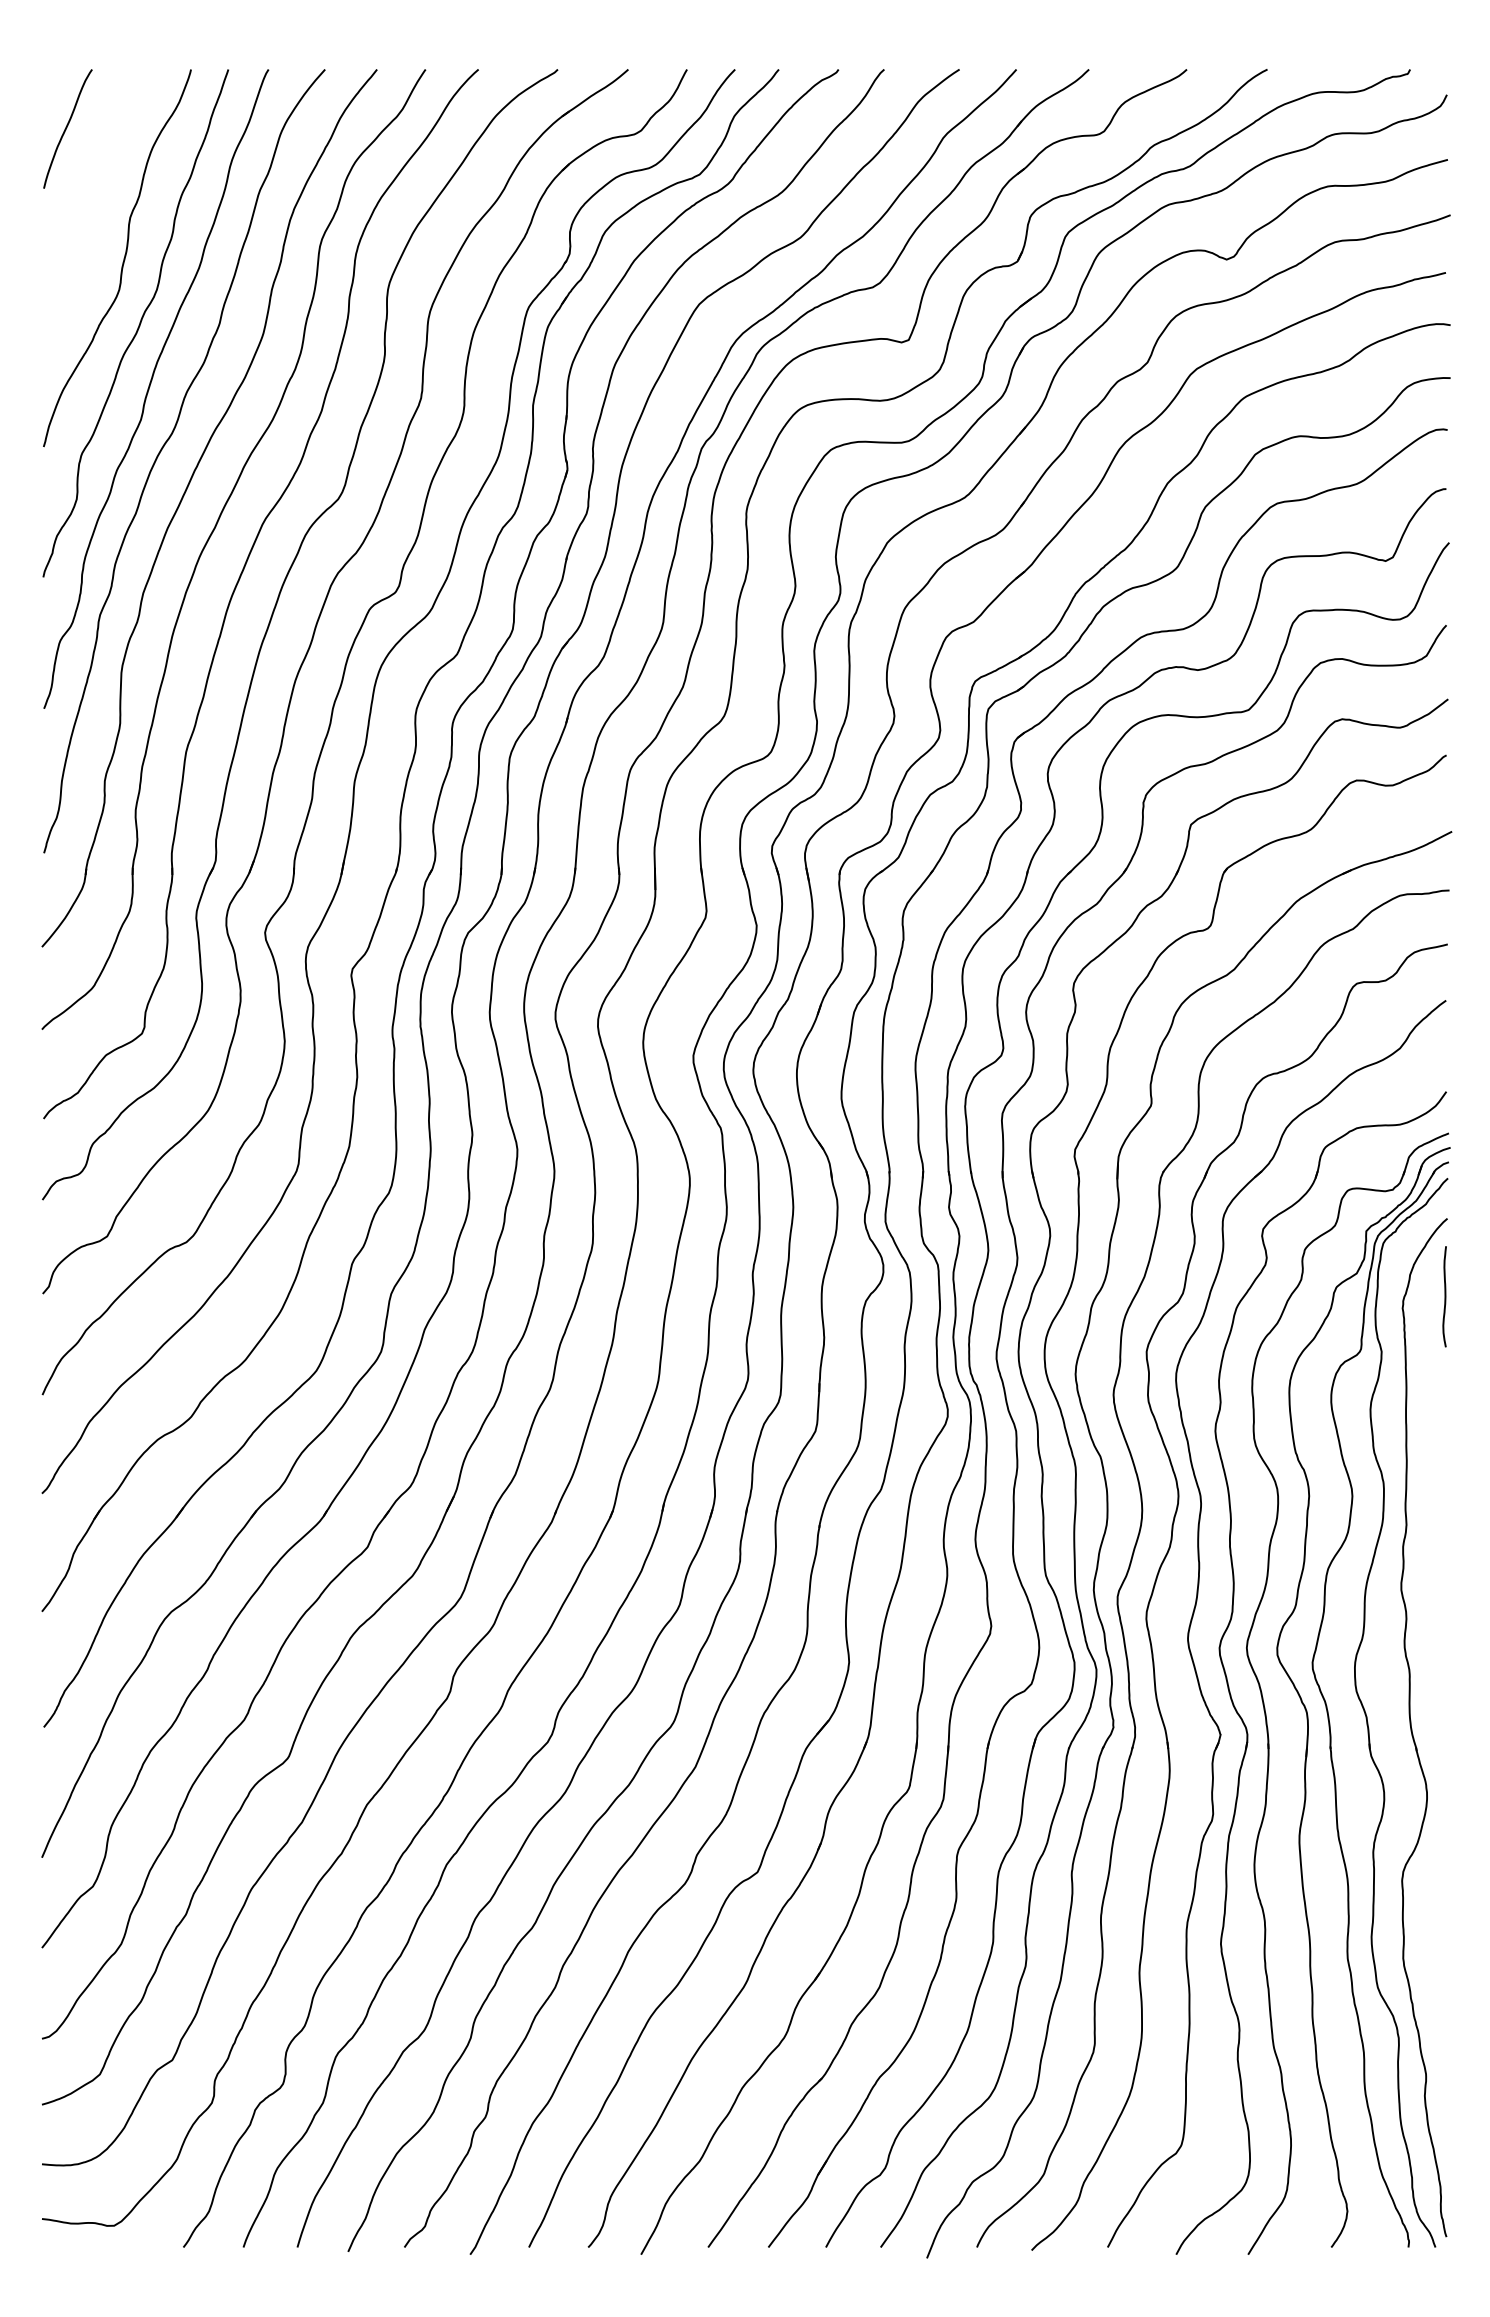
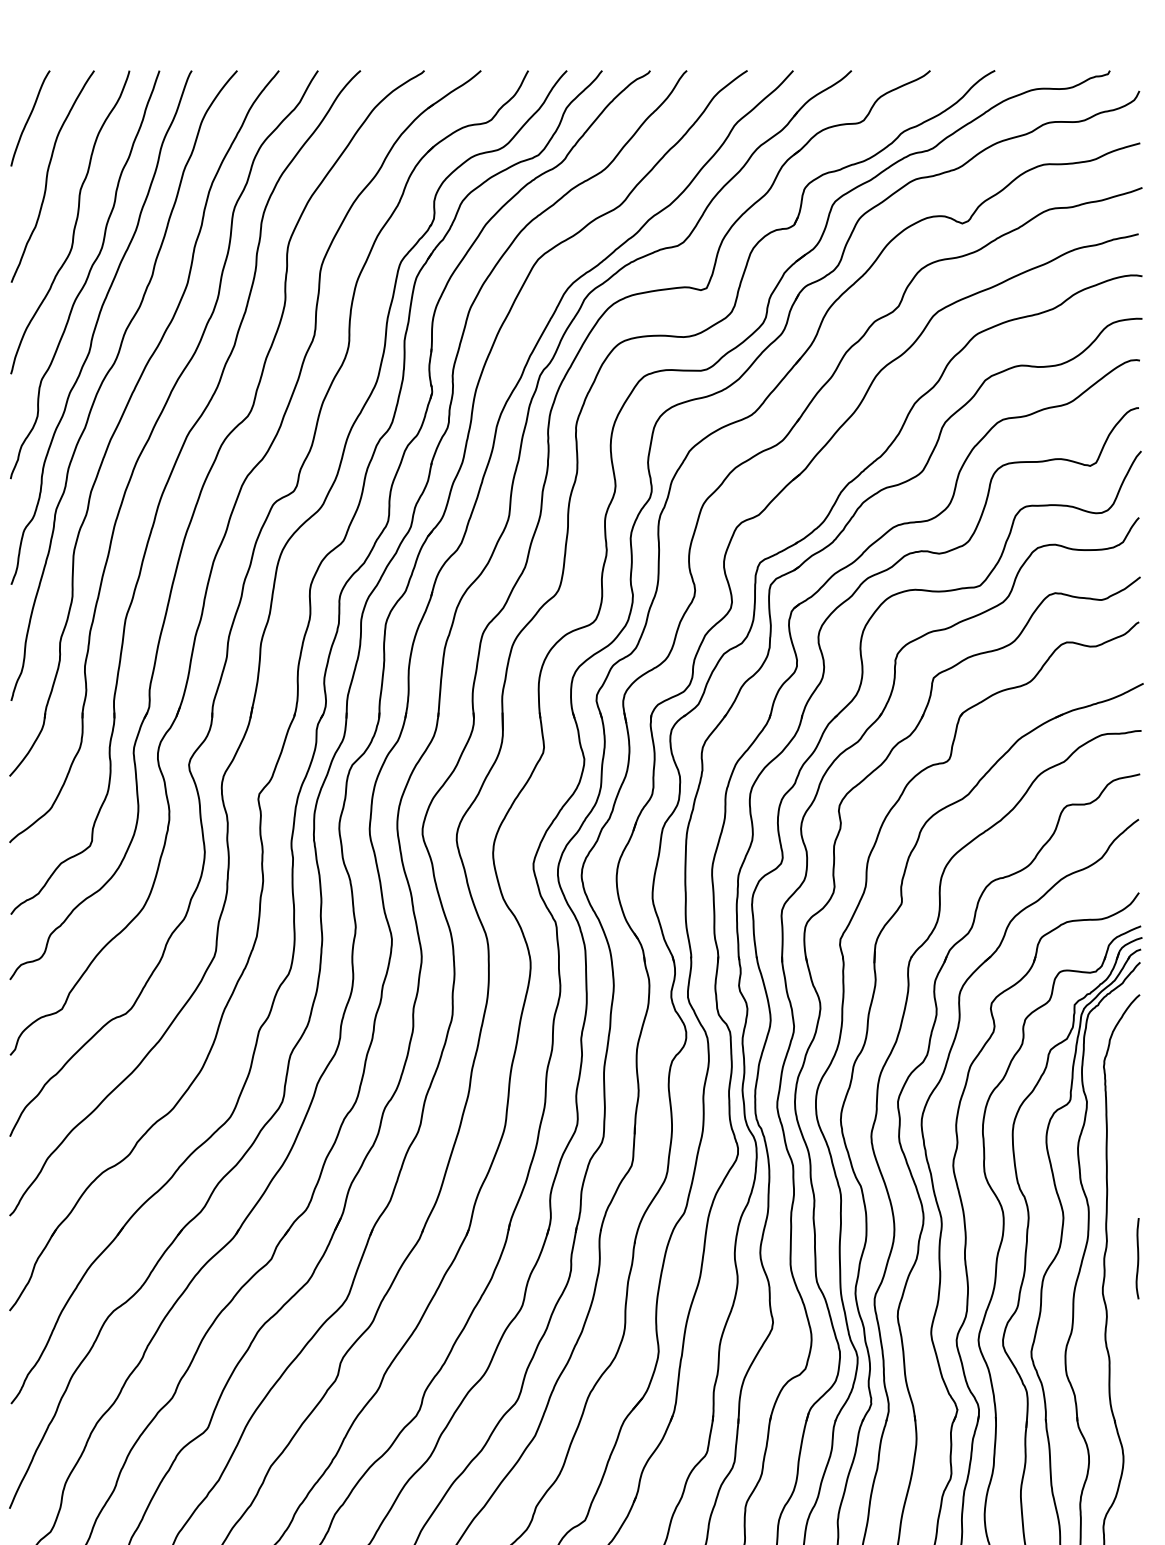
curve: (89, 201) -> (47, 176), added
curve: (1444, 1296) -> (1137, 1258), moved

